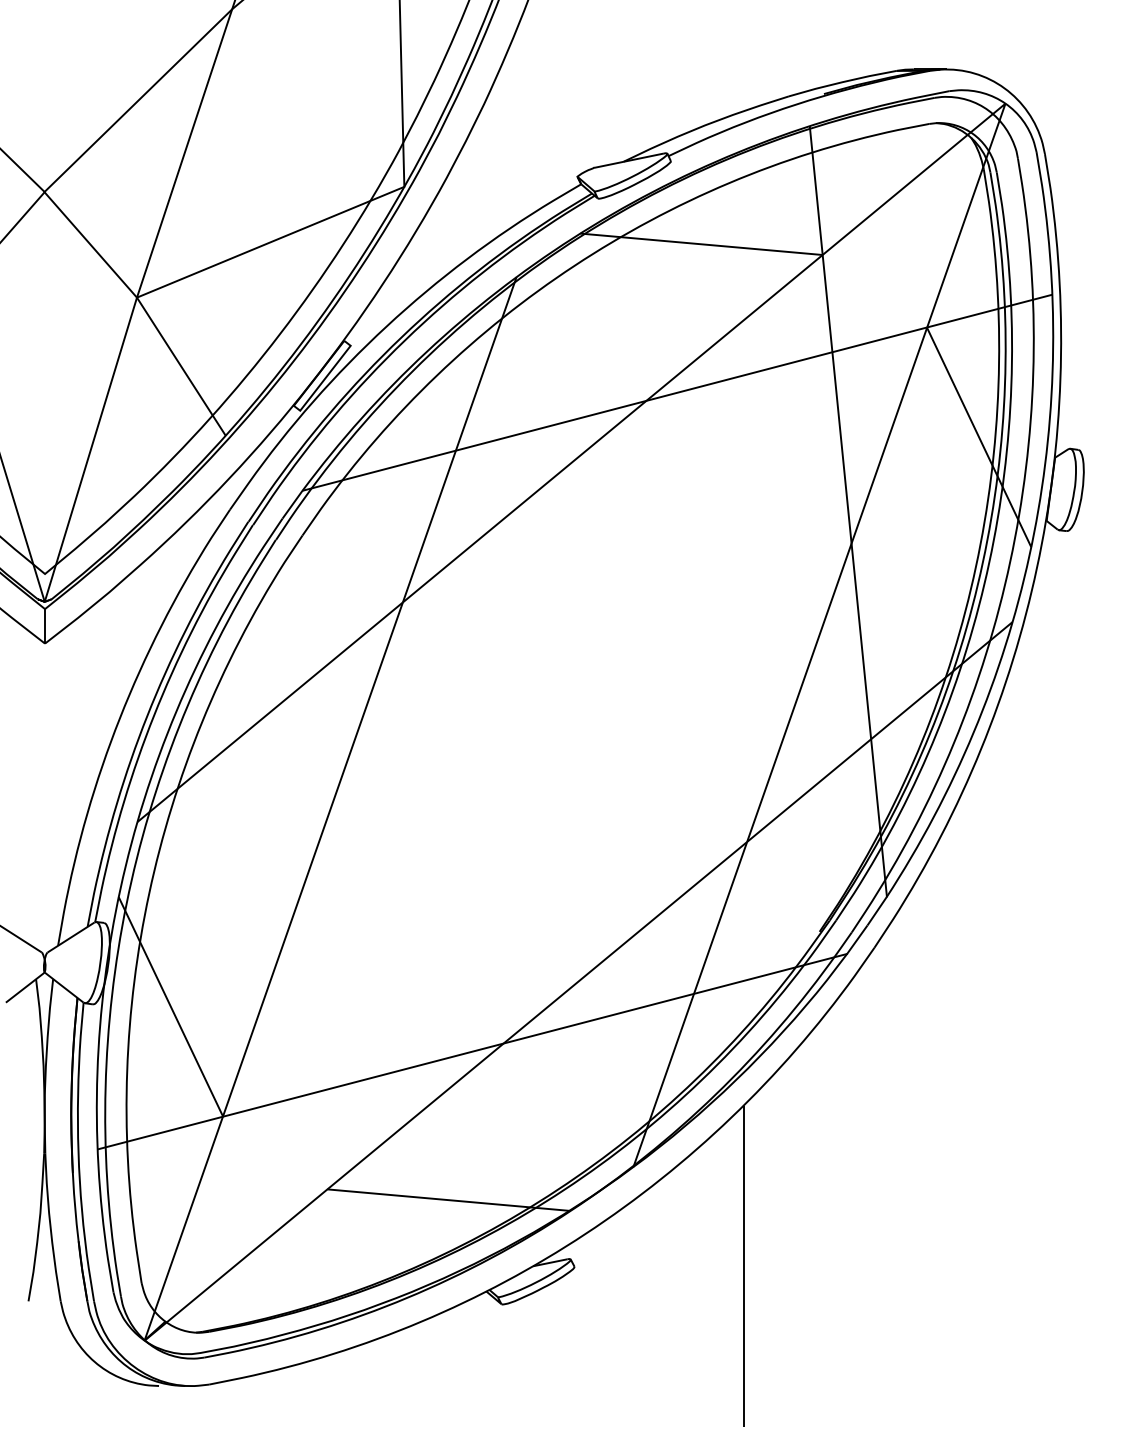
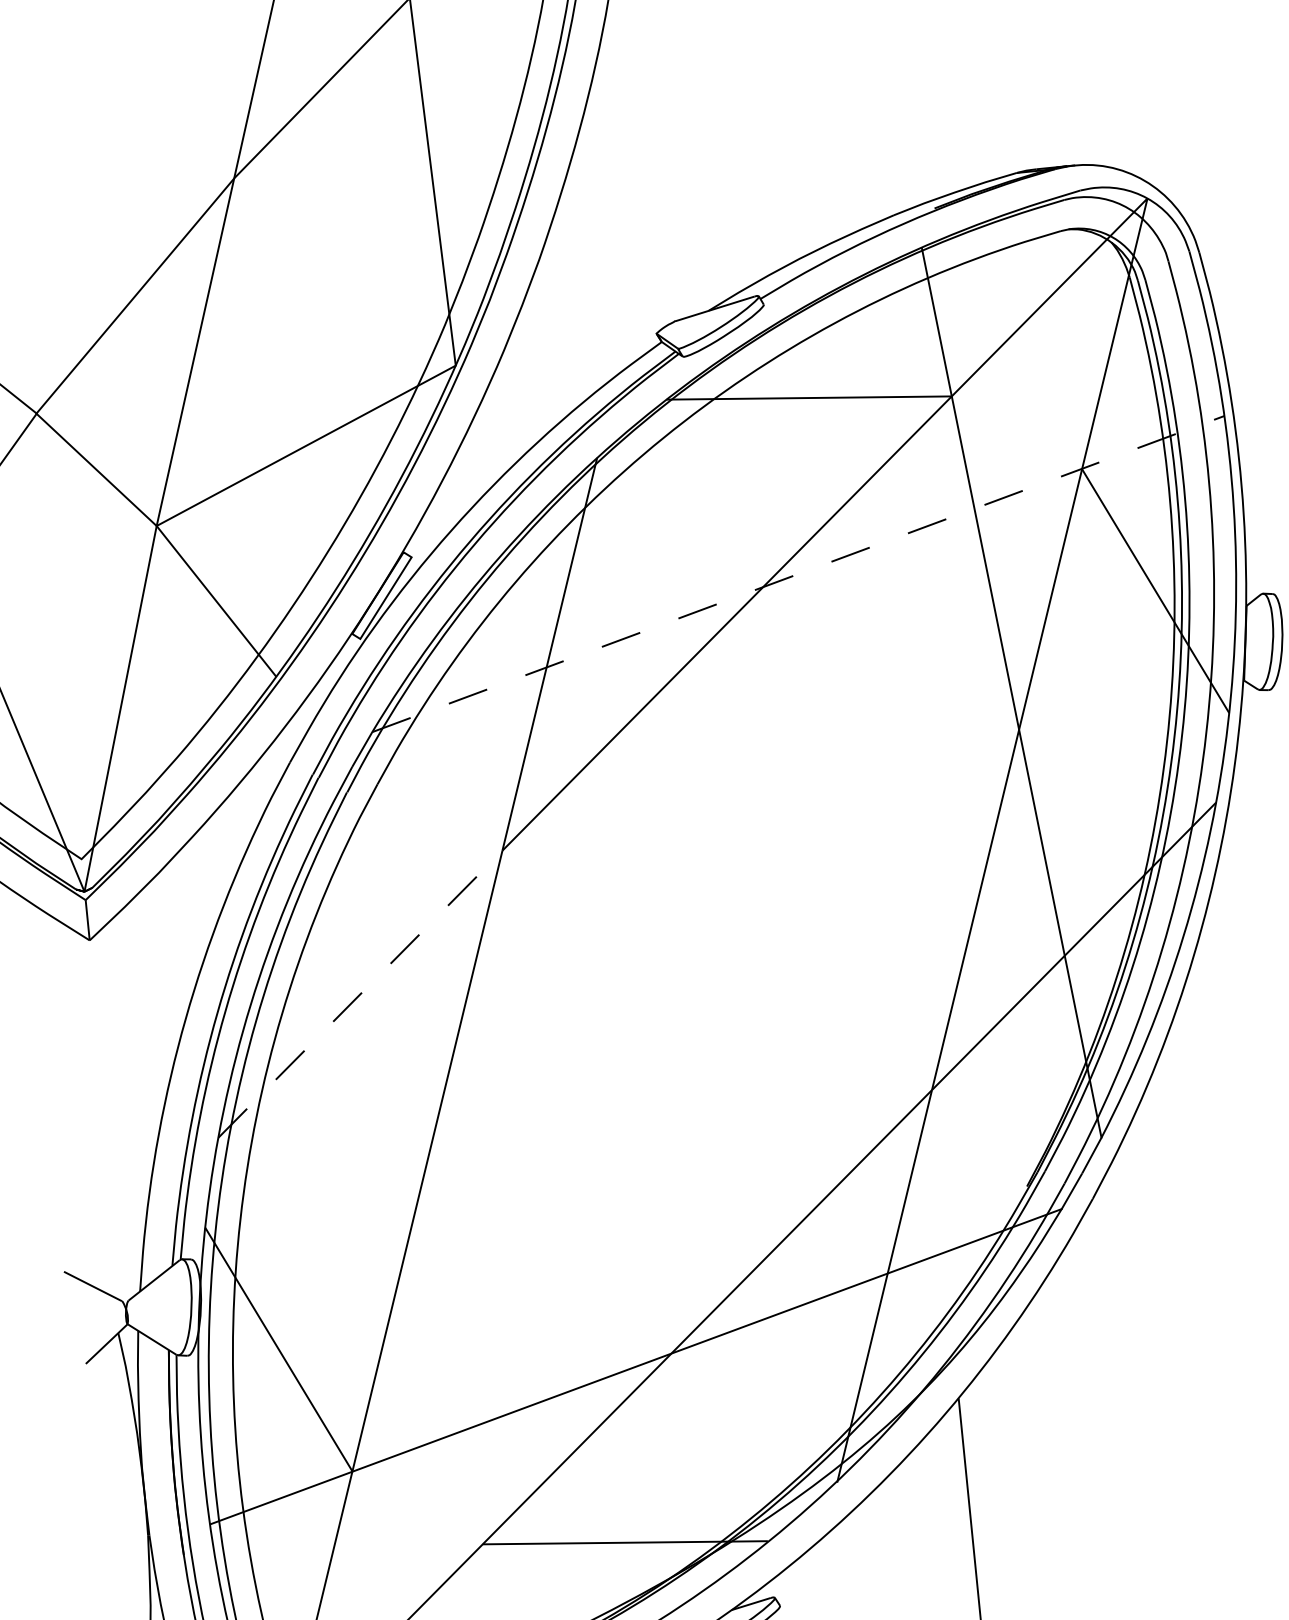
line: (677, 392) -> (798, 573), solid -> dashed
line: (270, 711) -> (360, 993), solid -> dashed

